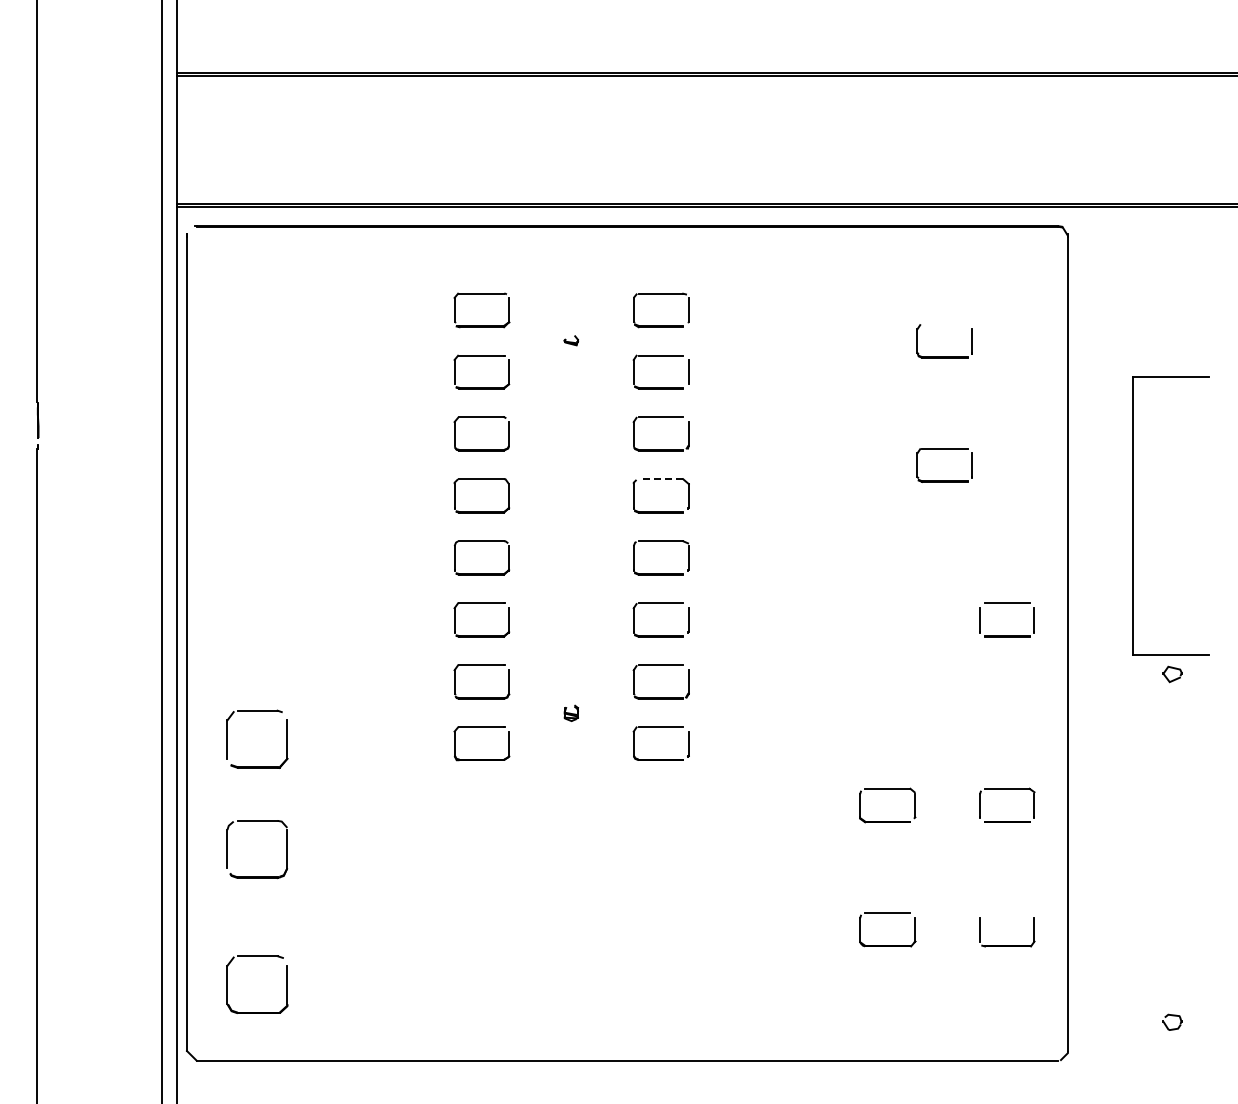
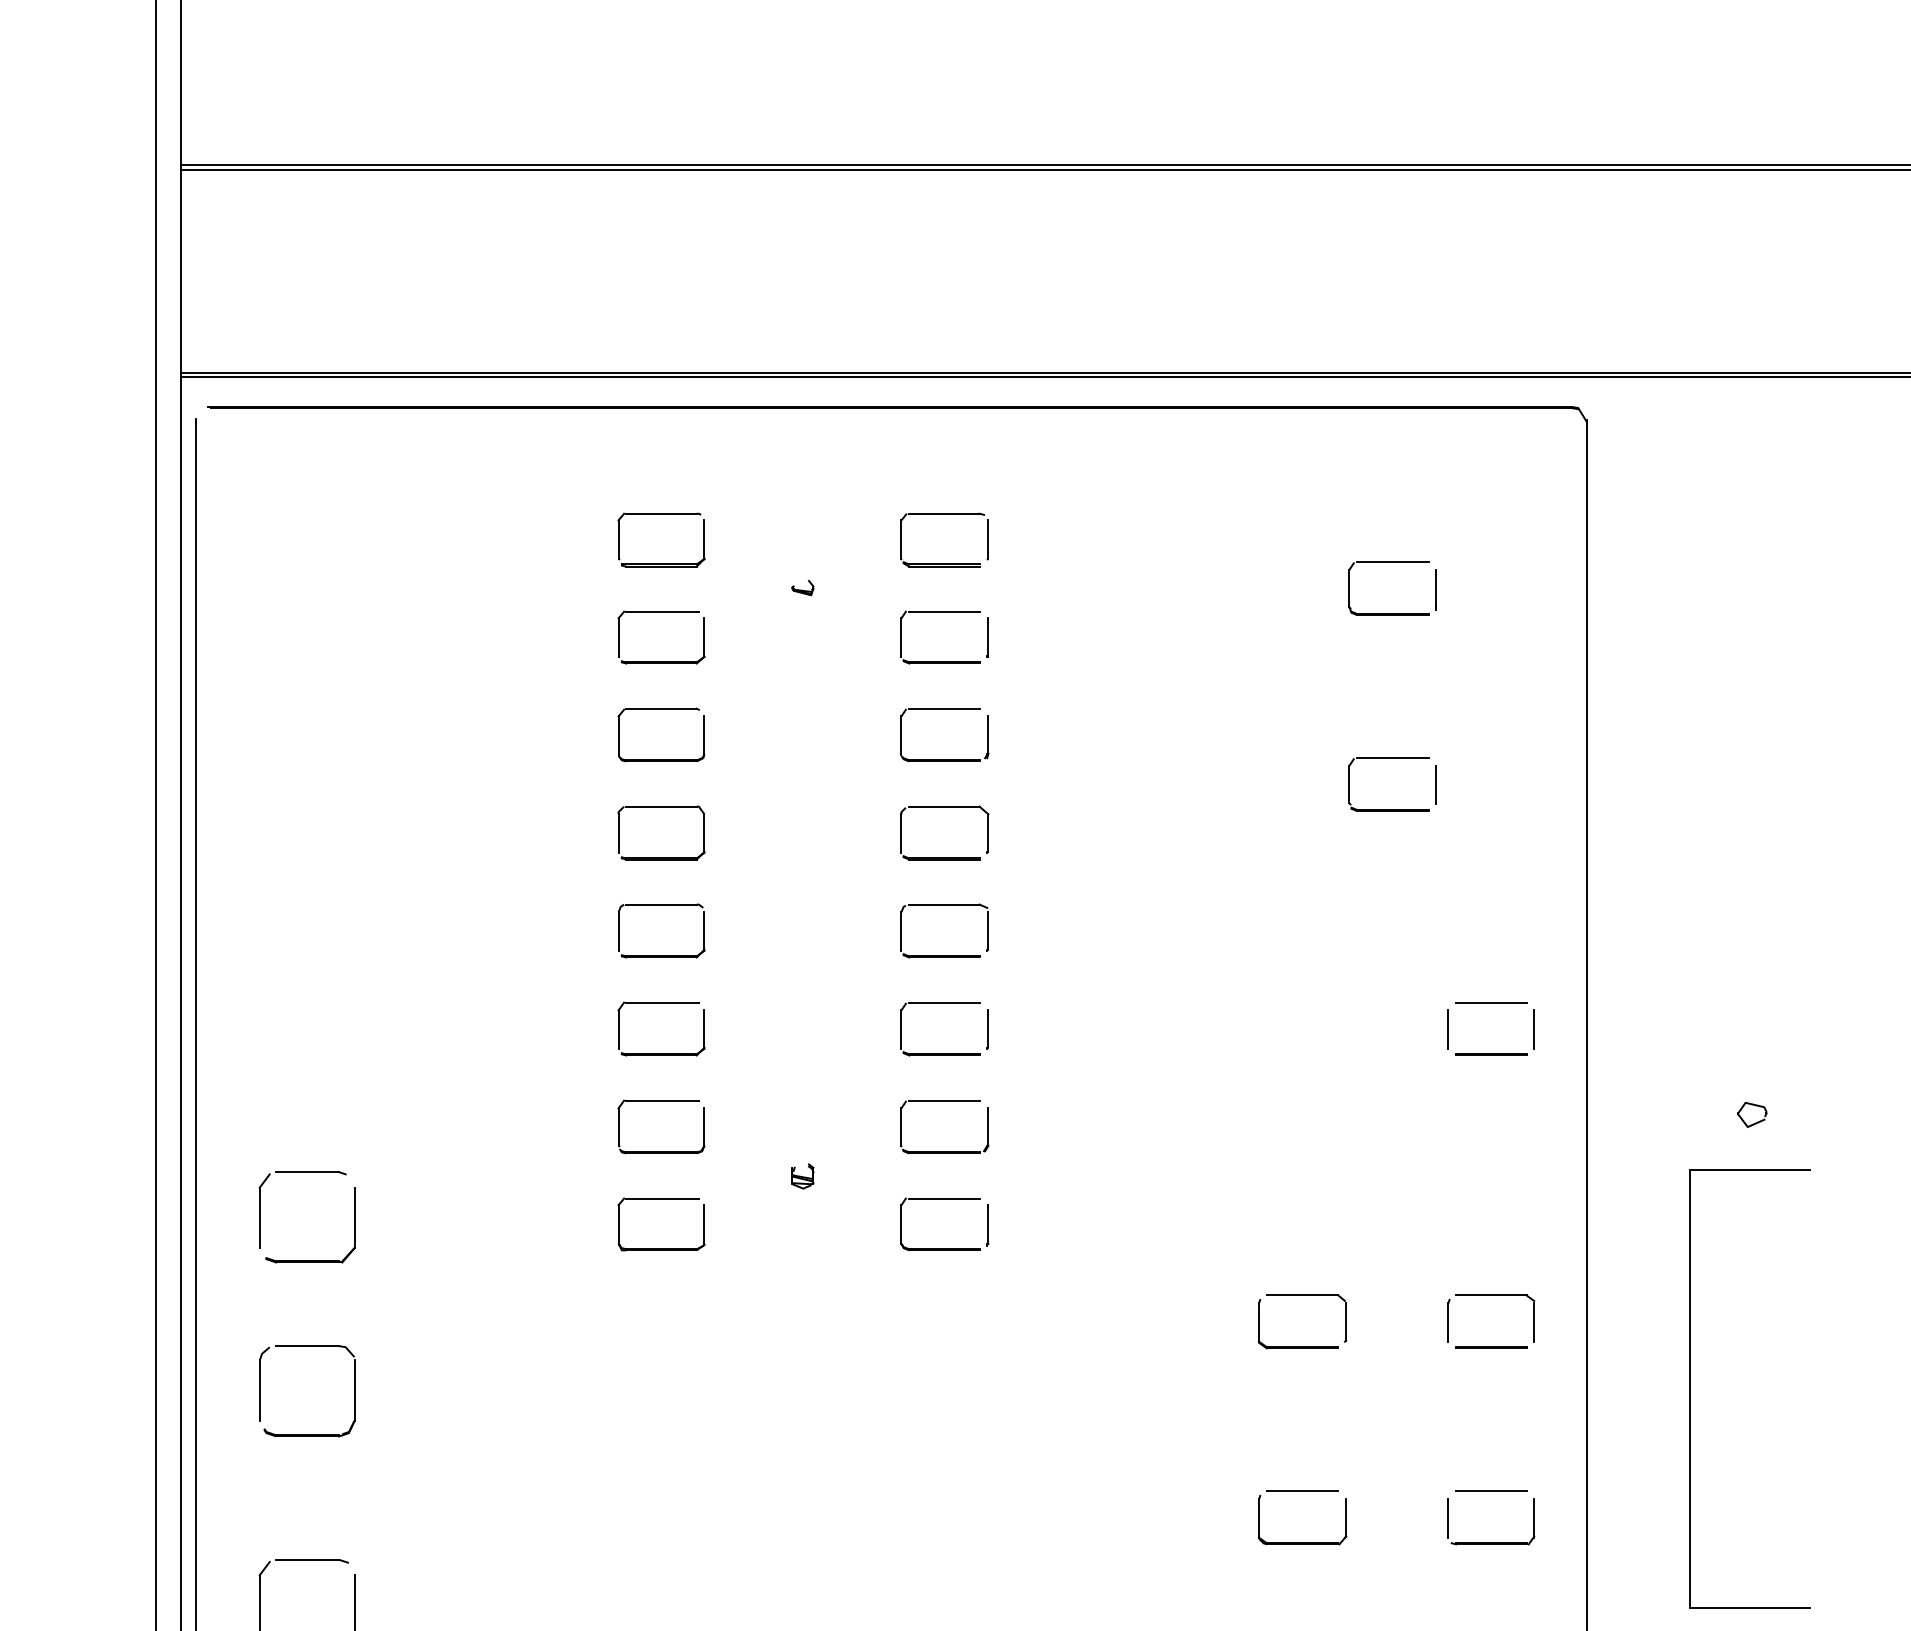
line: (944, 324) -> (1392, 562), added
line: (660, 479) -> (943, 807), dashed -> solid
part: (1133, 515) -> (1690, 1388), moved
line: (1007, 912) -> (1491, 1490), added

